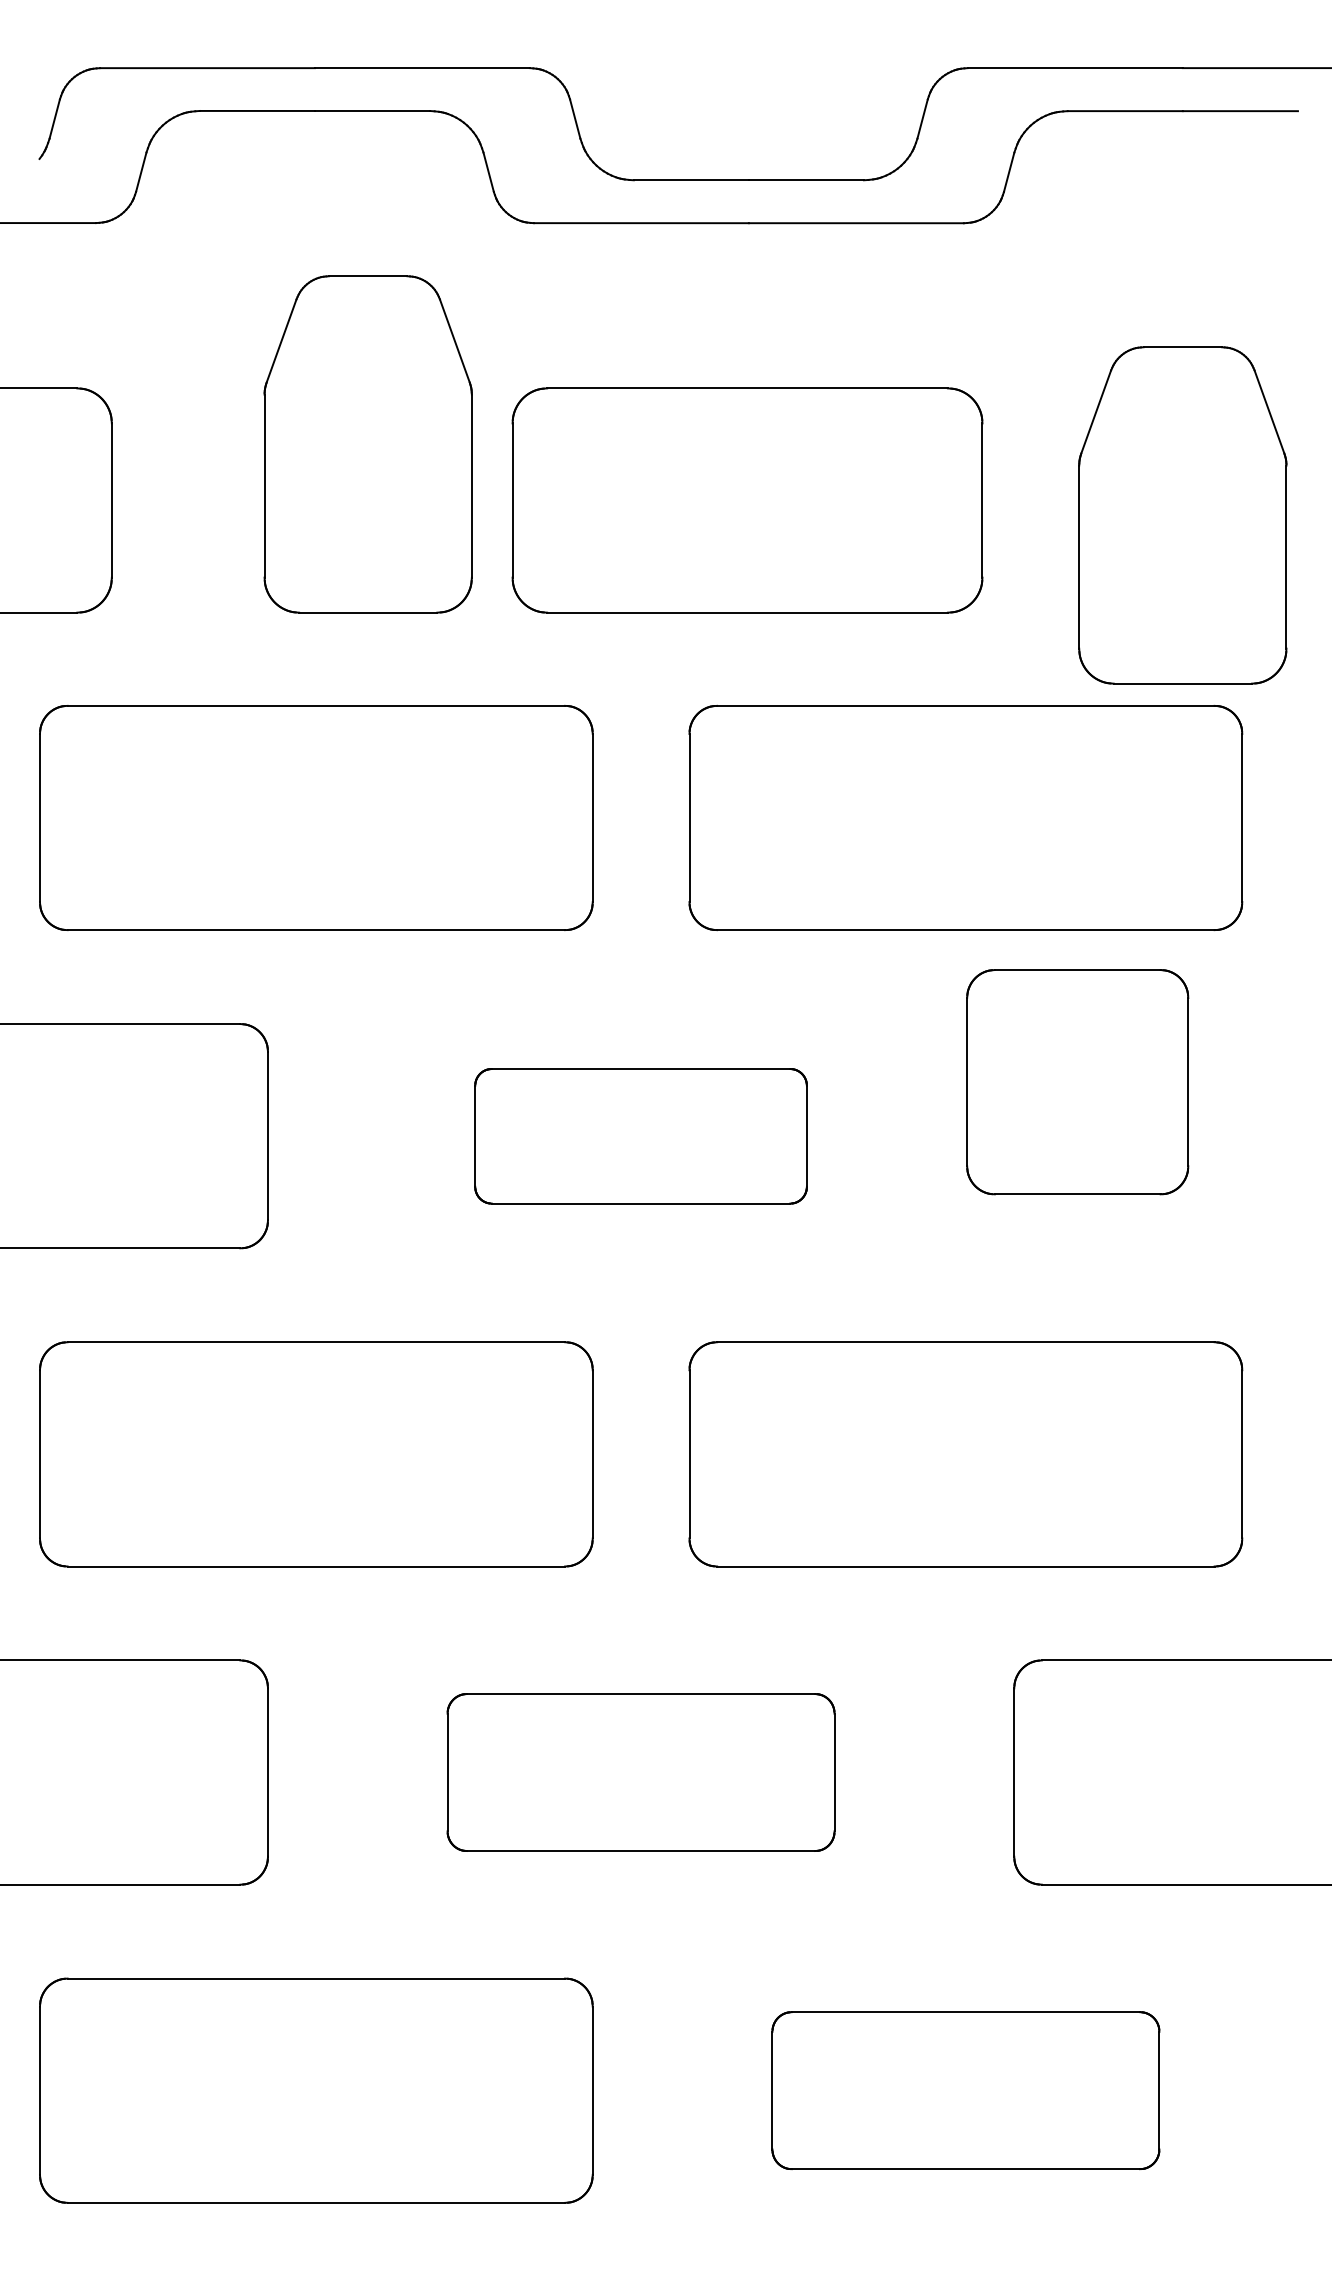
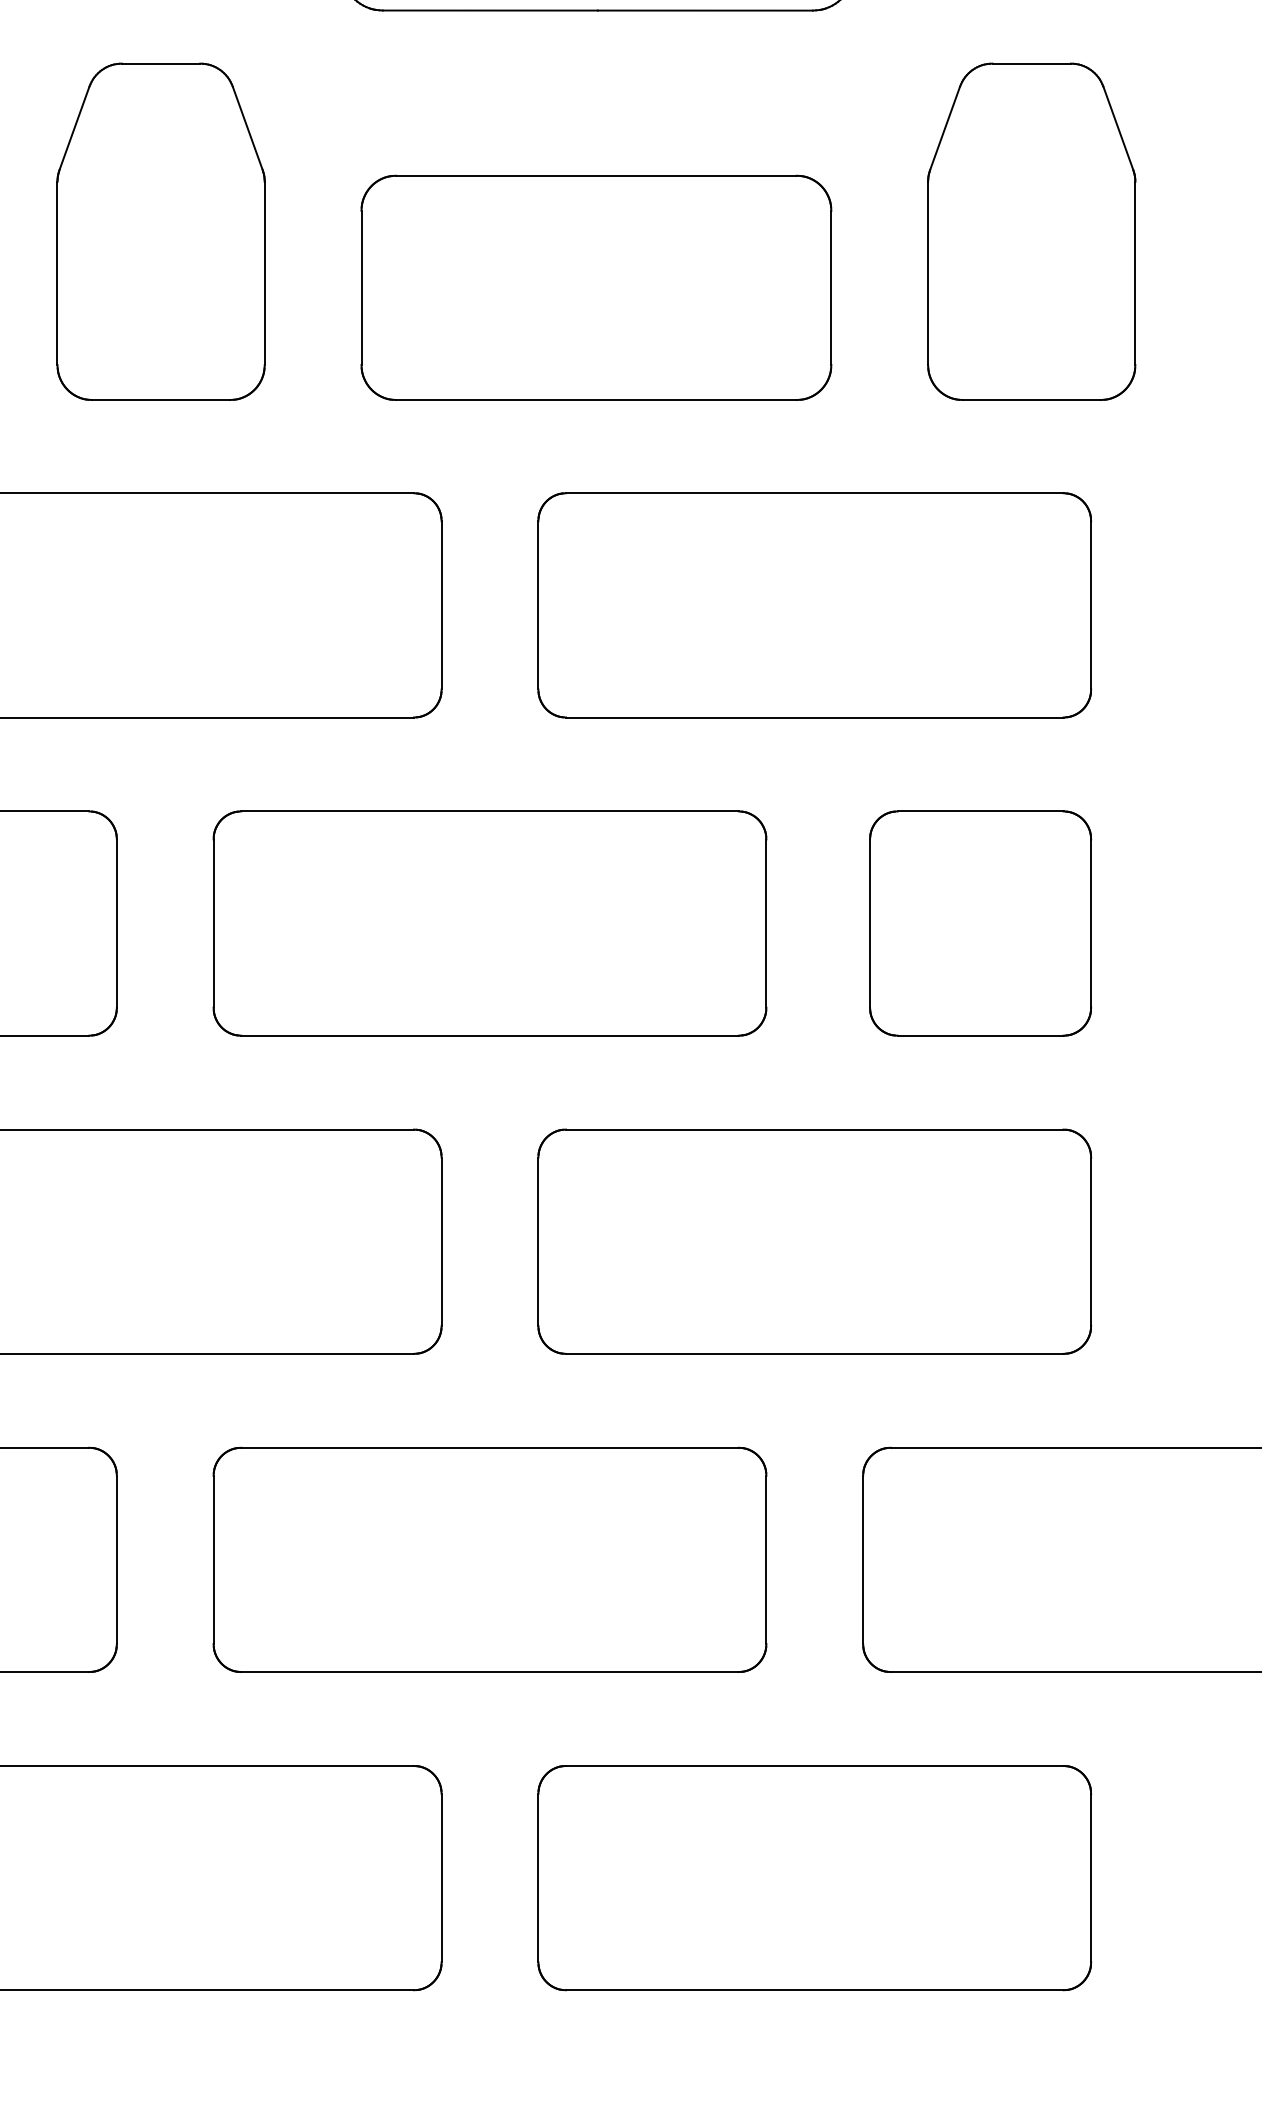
part: (367, 444) -> (160, 231), moved
part: (1182, 515) -> (1031, 231), moved
part: (1077, 1082) -> (980, 923), moved
part: (640, 1136) -> (489, 923), size x1.67
part: (640, 1772) -> (489, 1559), size x1.43
part: (965, 2090) -> (814, 1877), size x1.43

